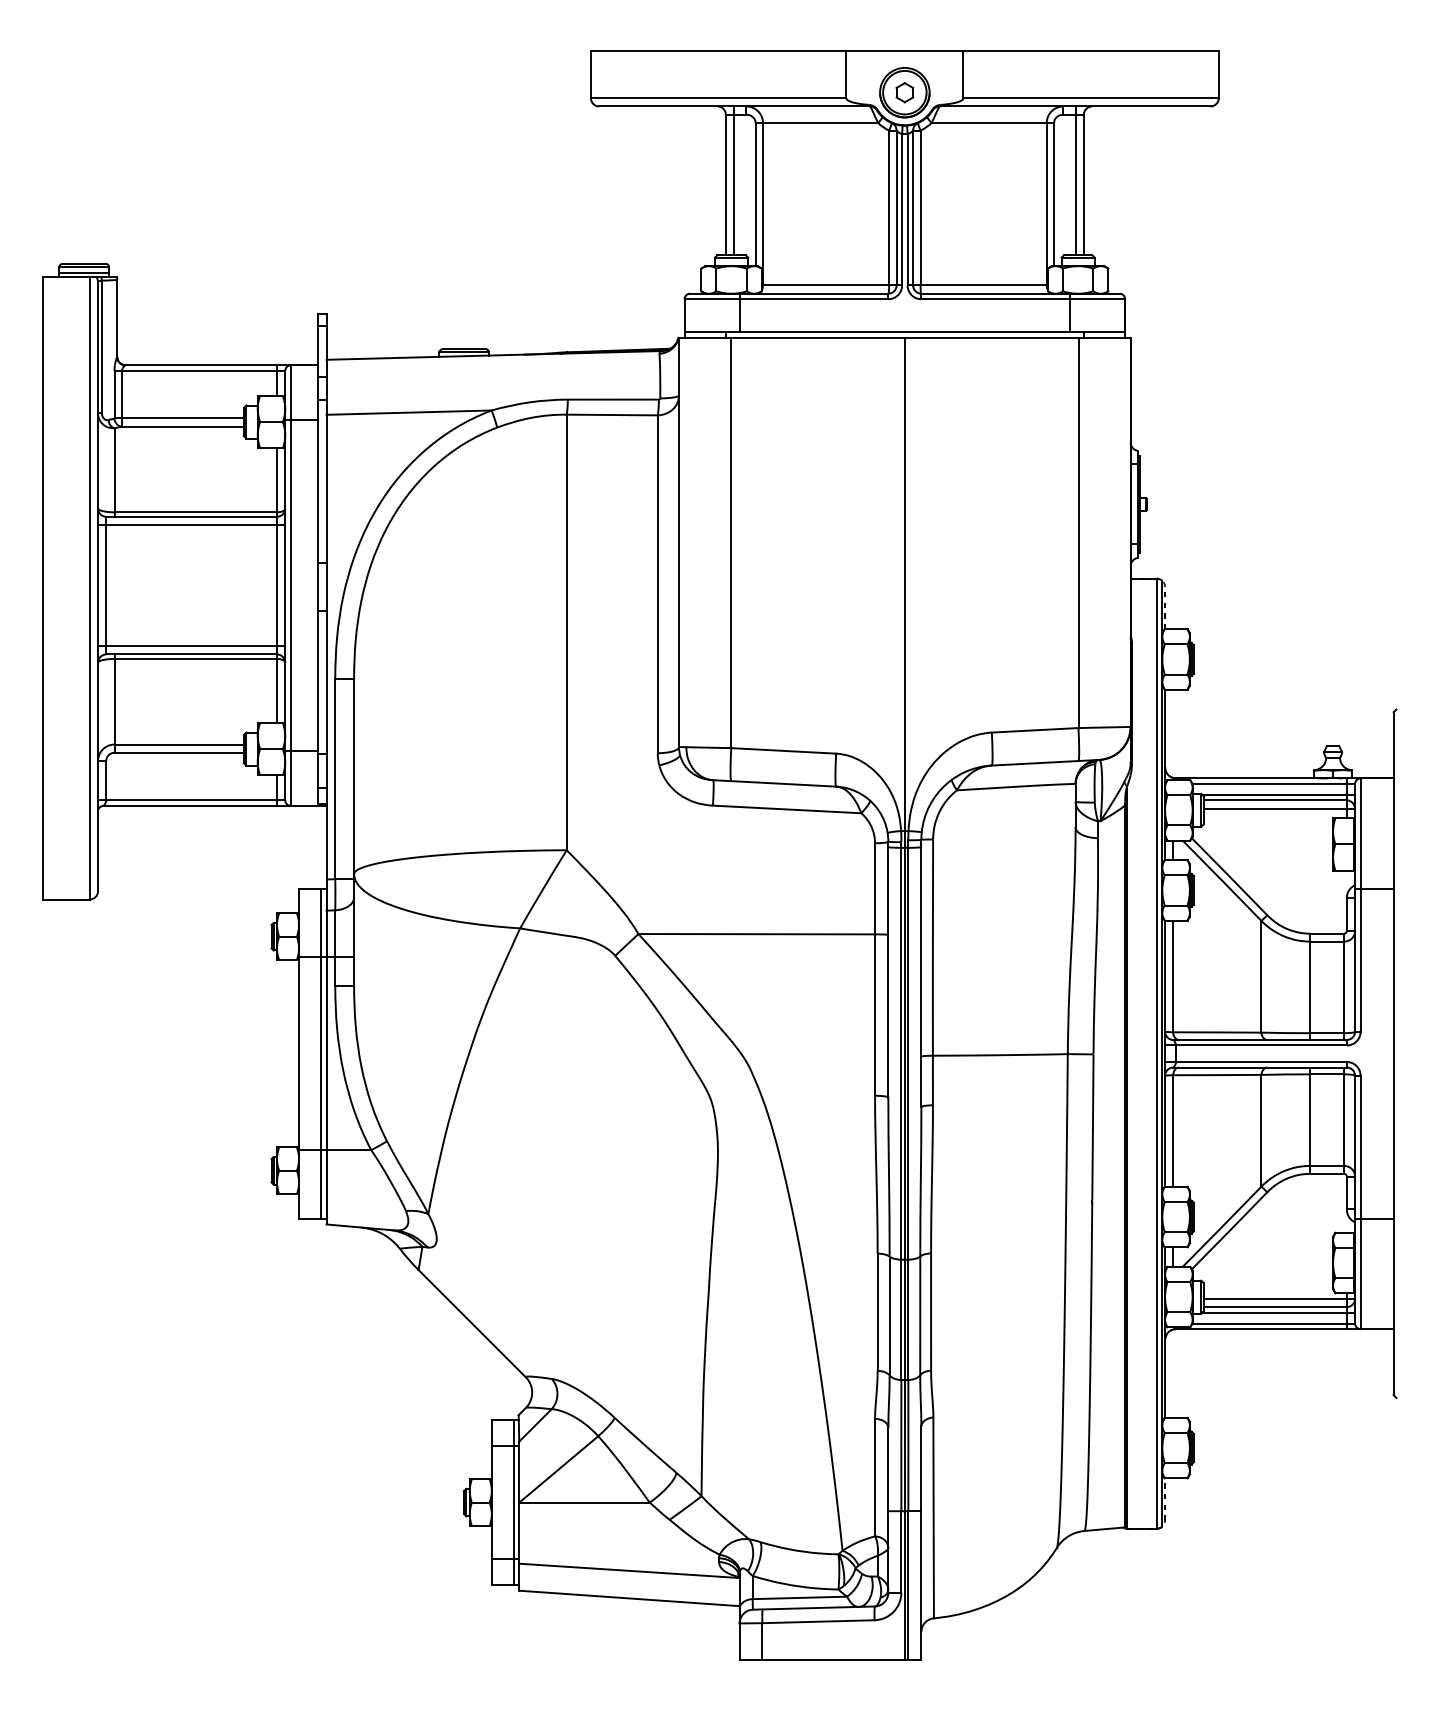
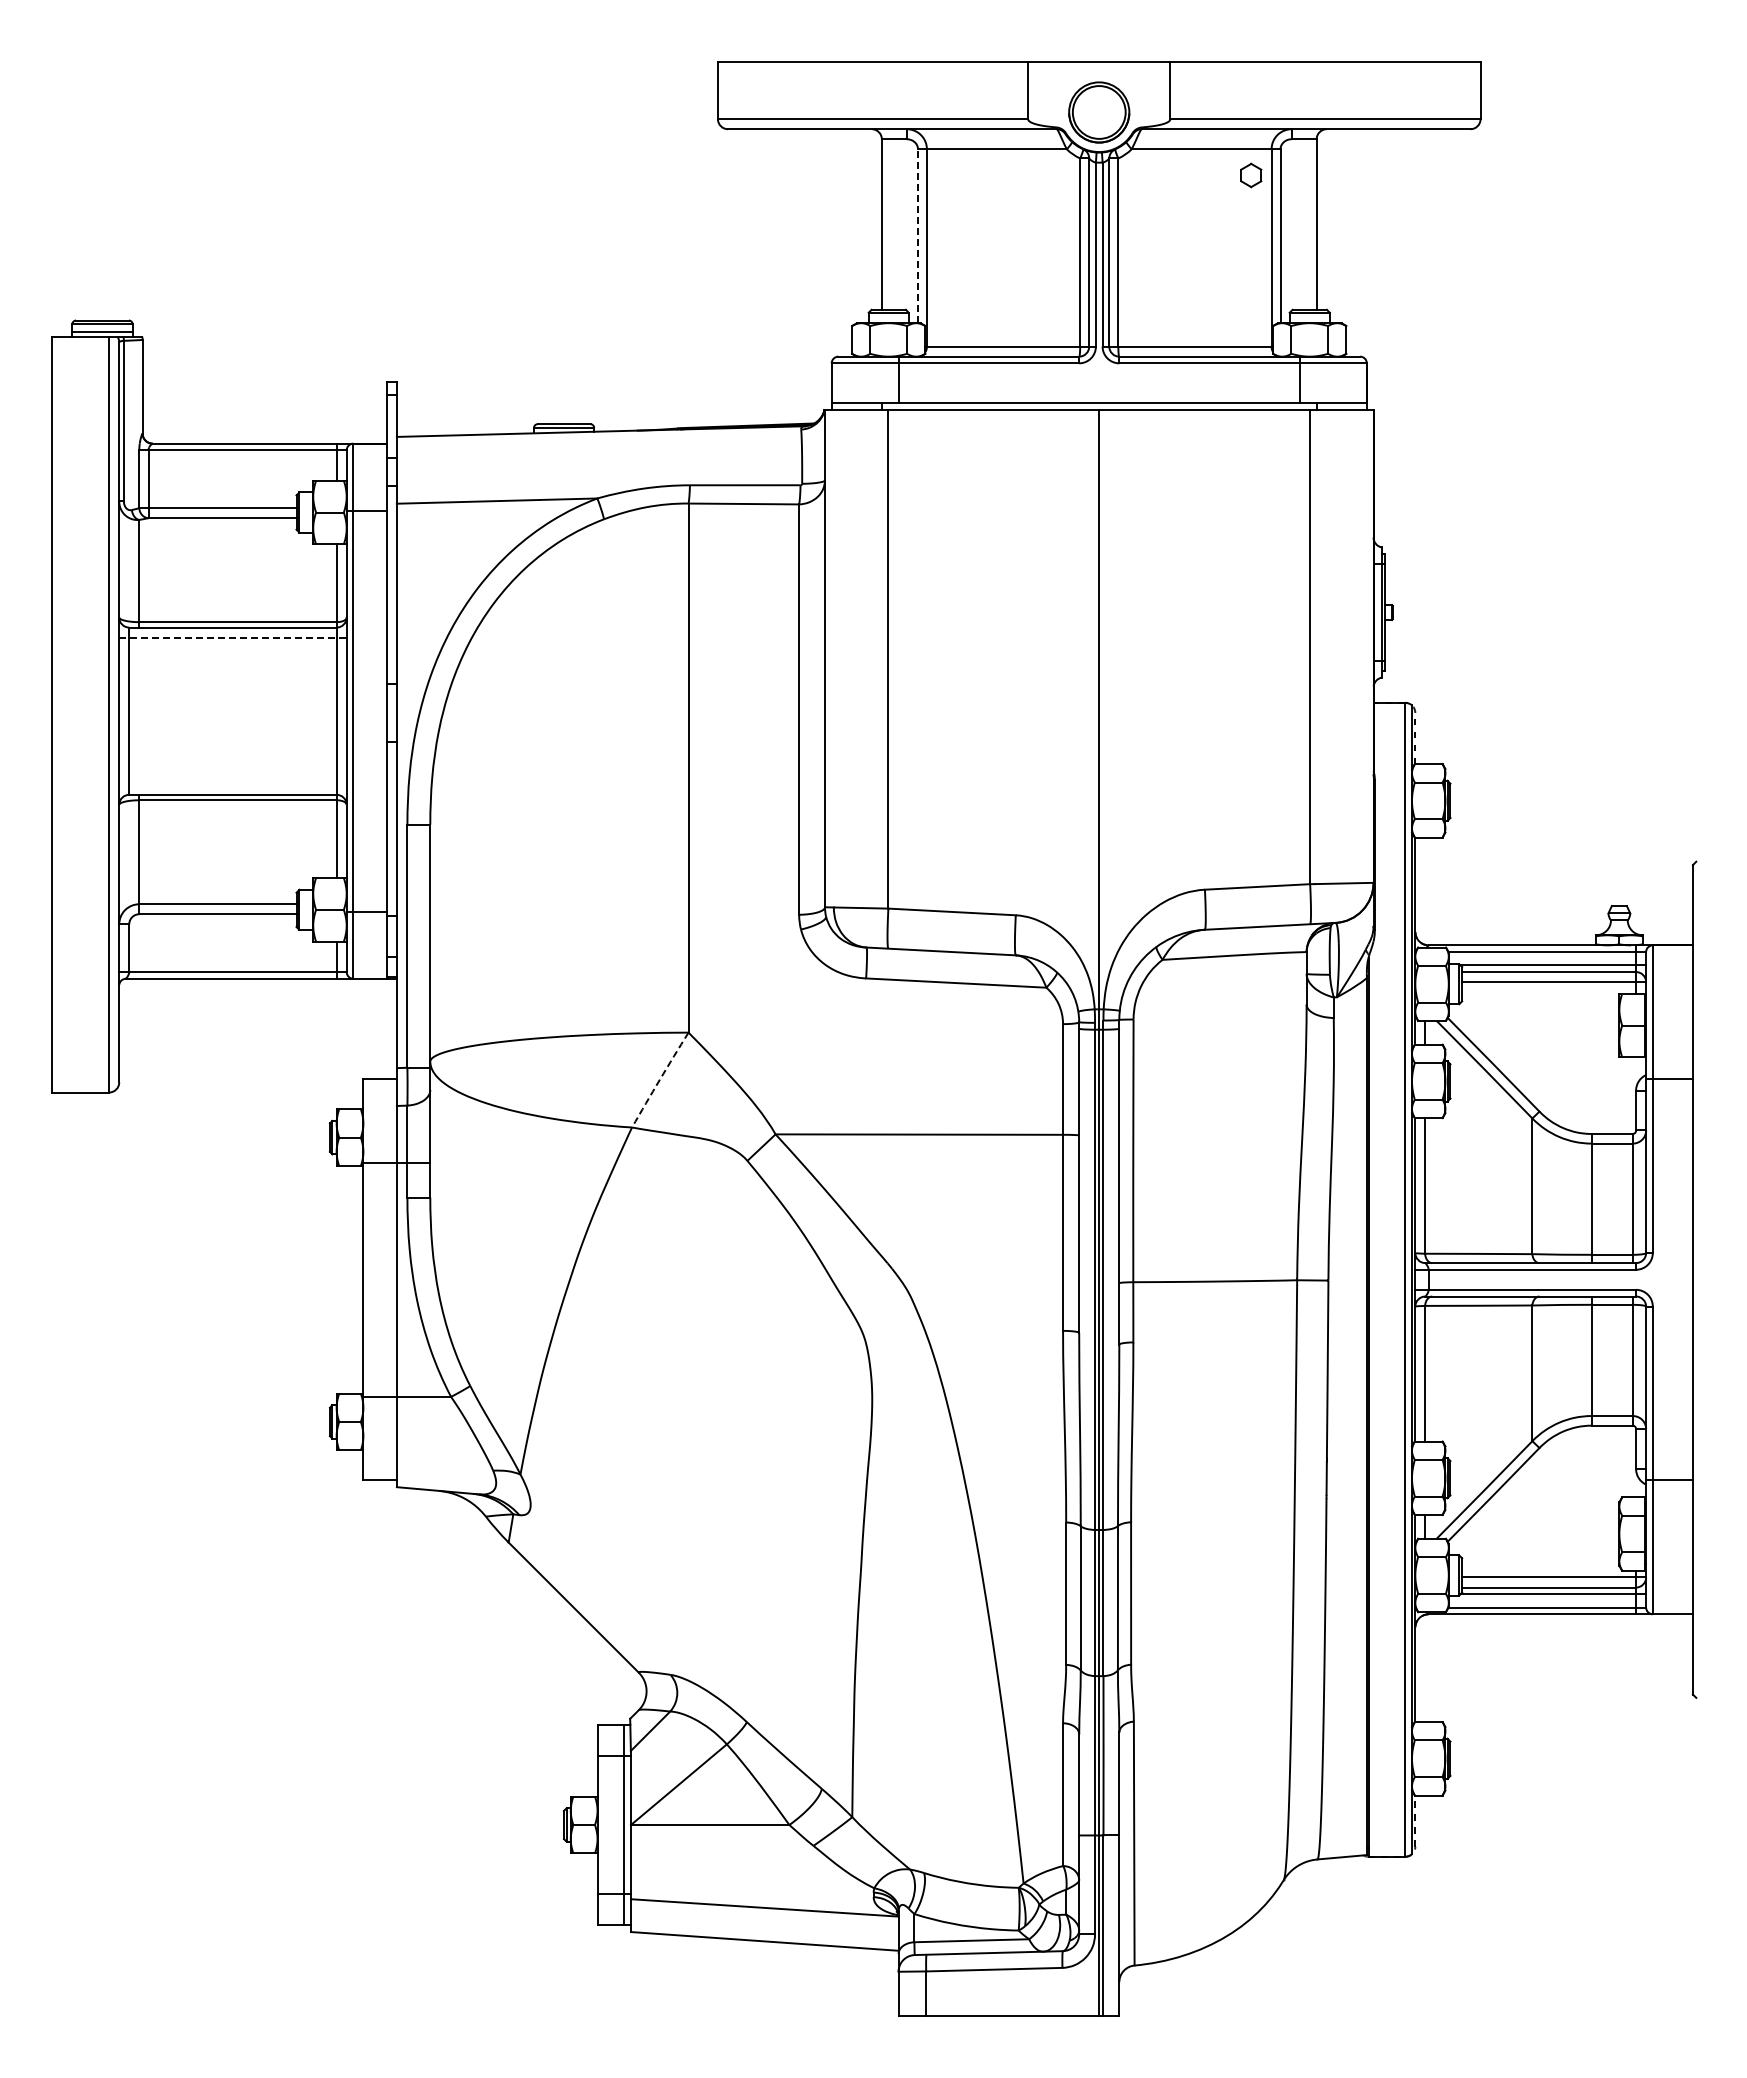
part: (905, 92) -> (1251, 175), moved
line: (733, 180) -> (891, 219), removed
line: (1075, 180) -> (1306, 219), removed
line: (756, 194) -> (918, 236), solid -> dashed
line: (191, 524) -> (232, 637), solid -> dashed
line: (191, 645) -> (232, 784), removed
arc: (542, 888) -> (659, 1079), solid -> dashed
line: (321, 1053) -> (390, 1279), removed

